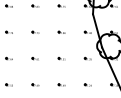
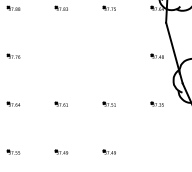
part: (35, 31) -> (61, 54), removed
part: (61, 31) -> (108, 54), removed
part: (87, 84) -> (156, 150), removed

